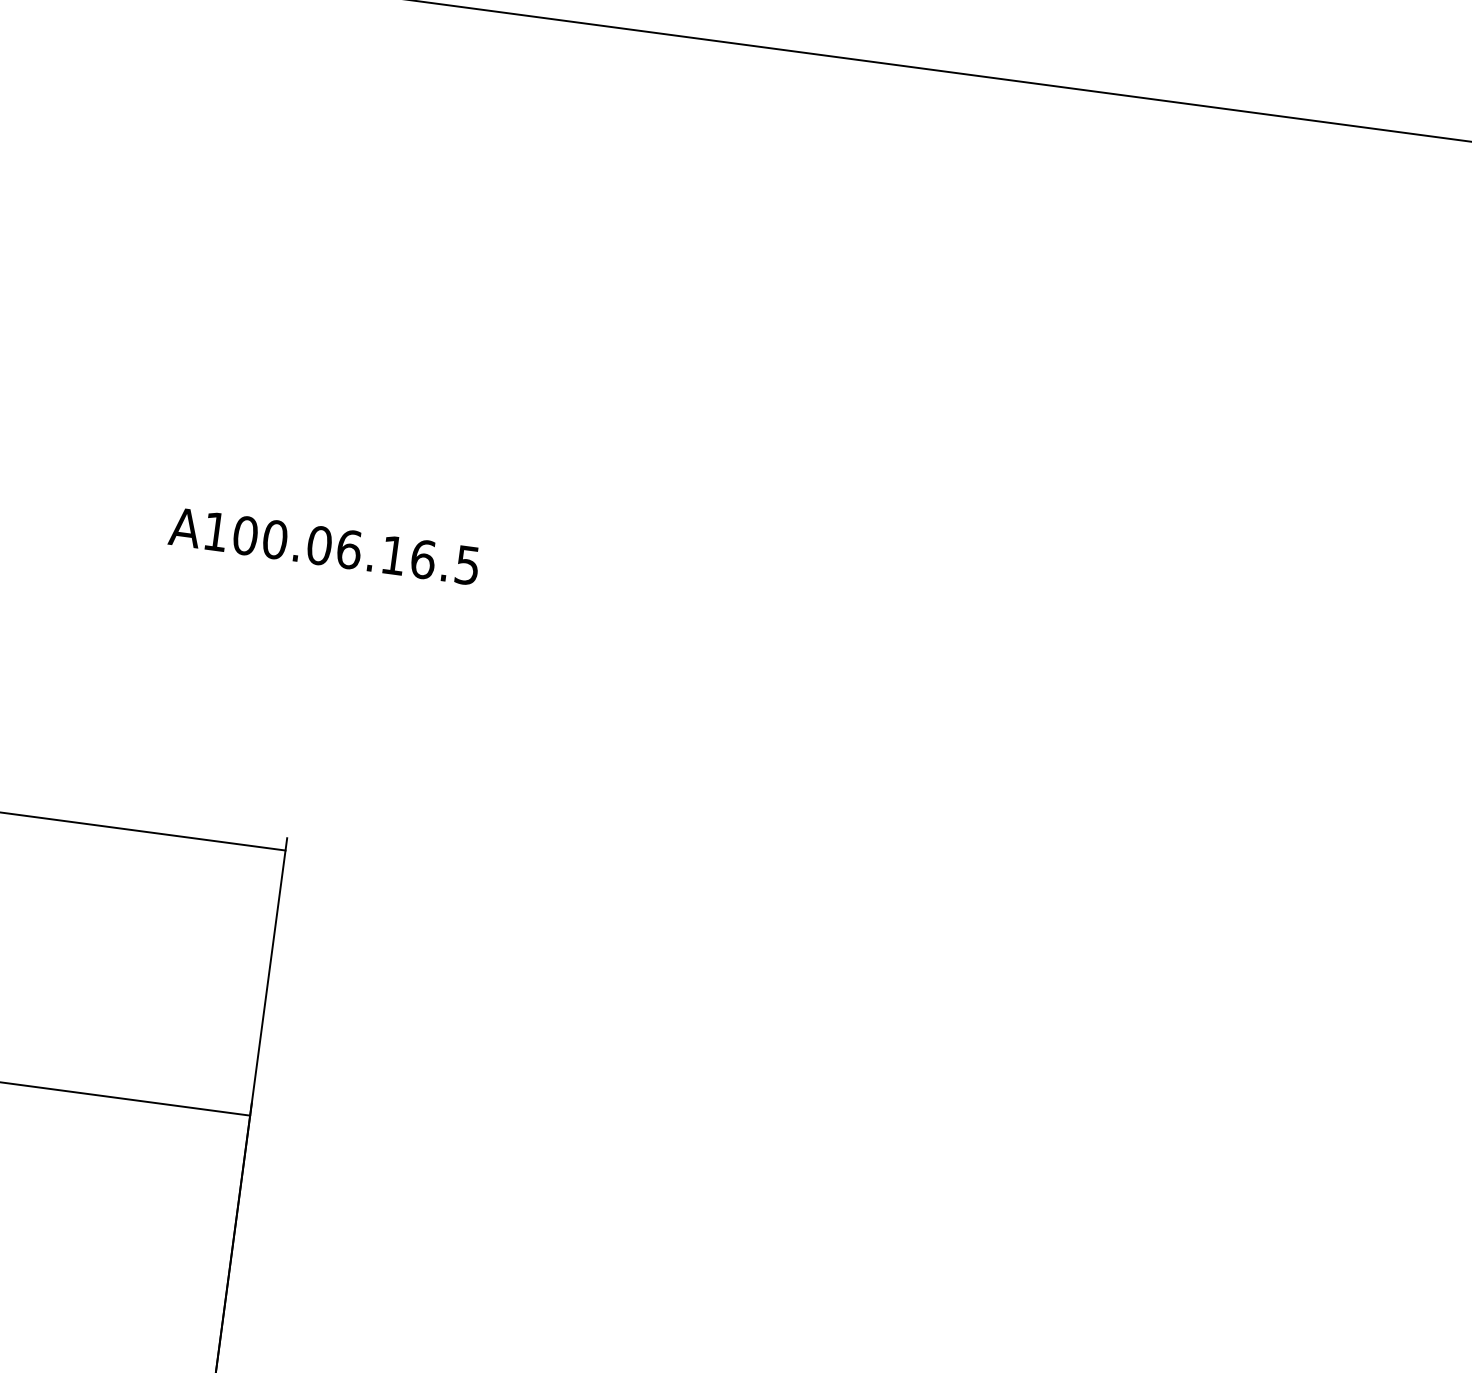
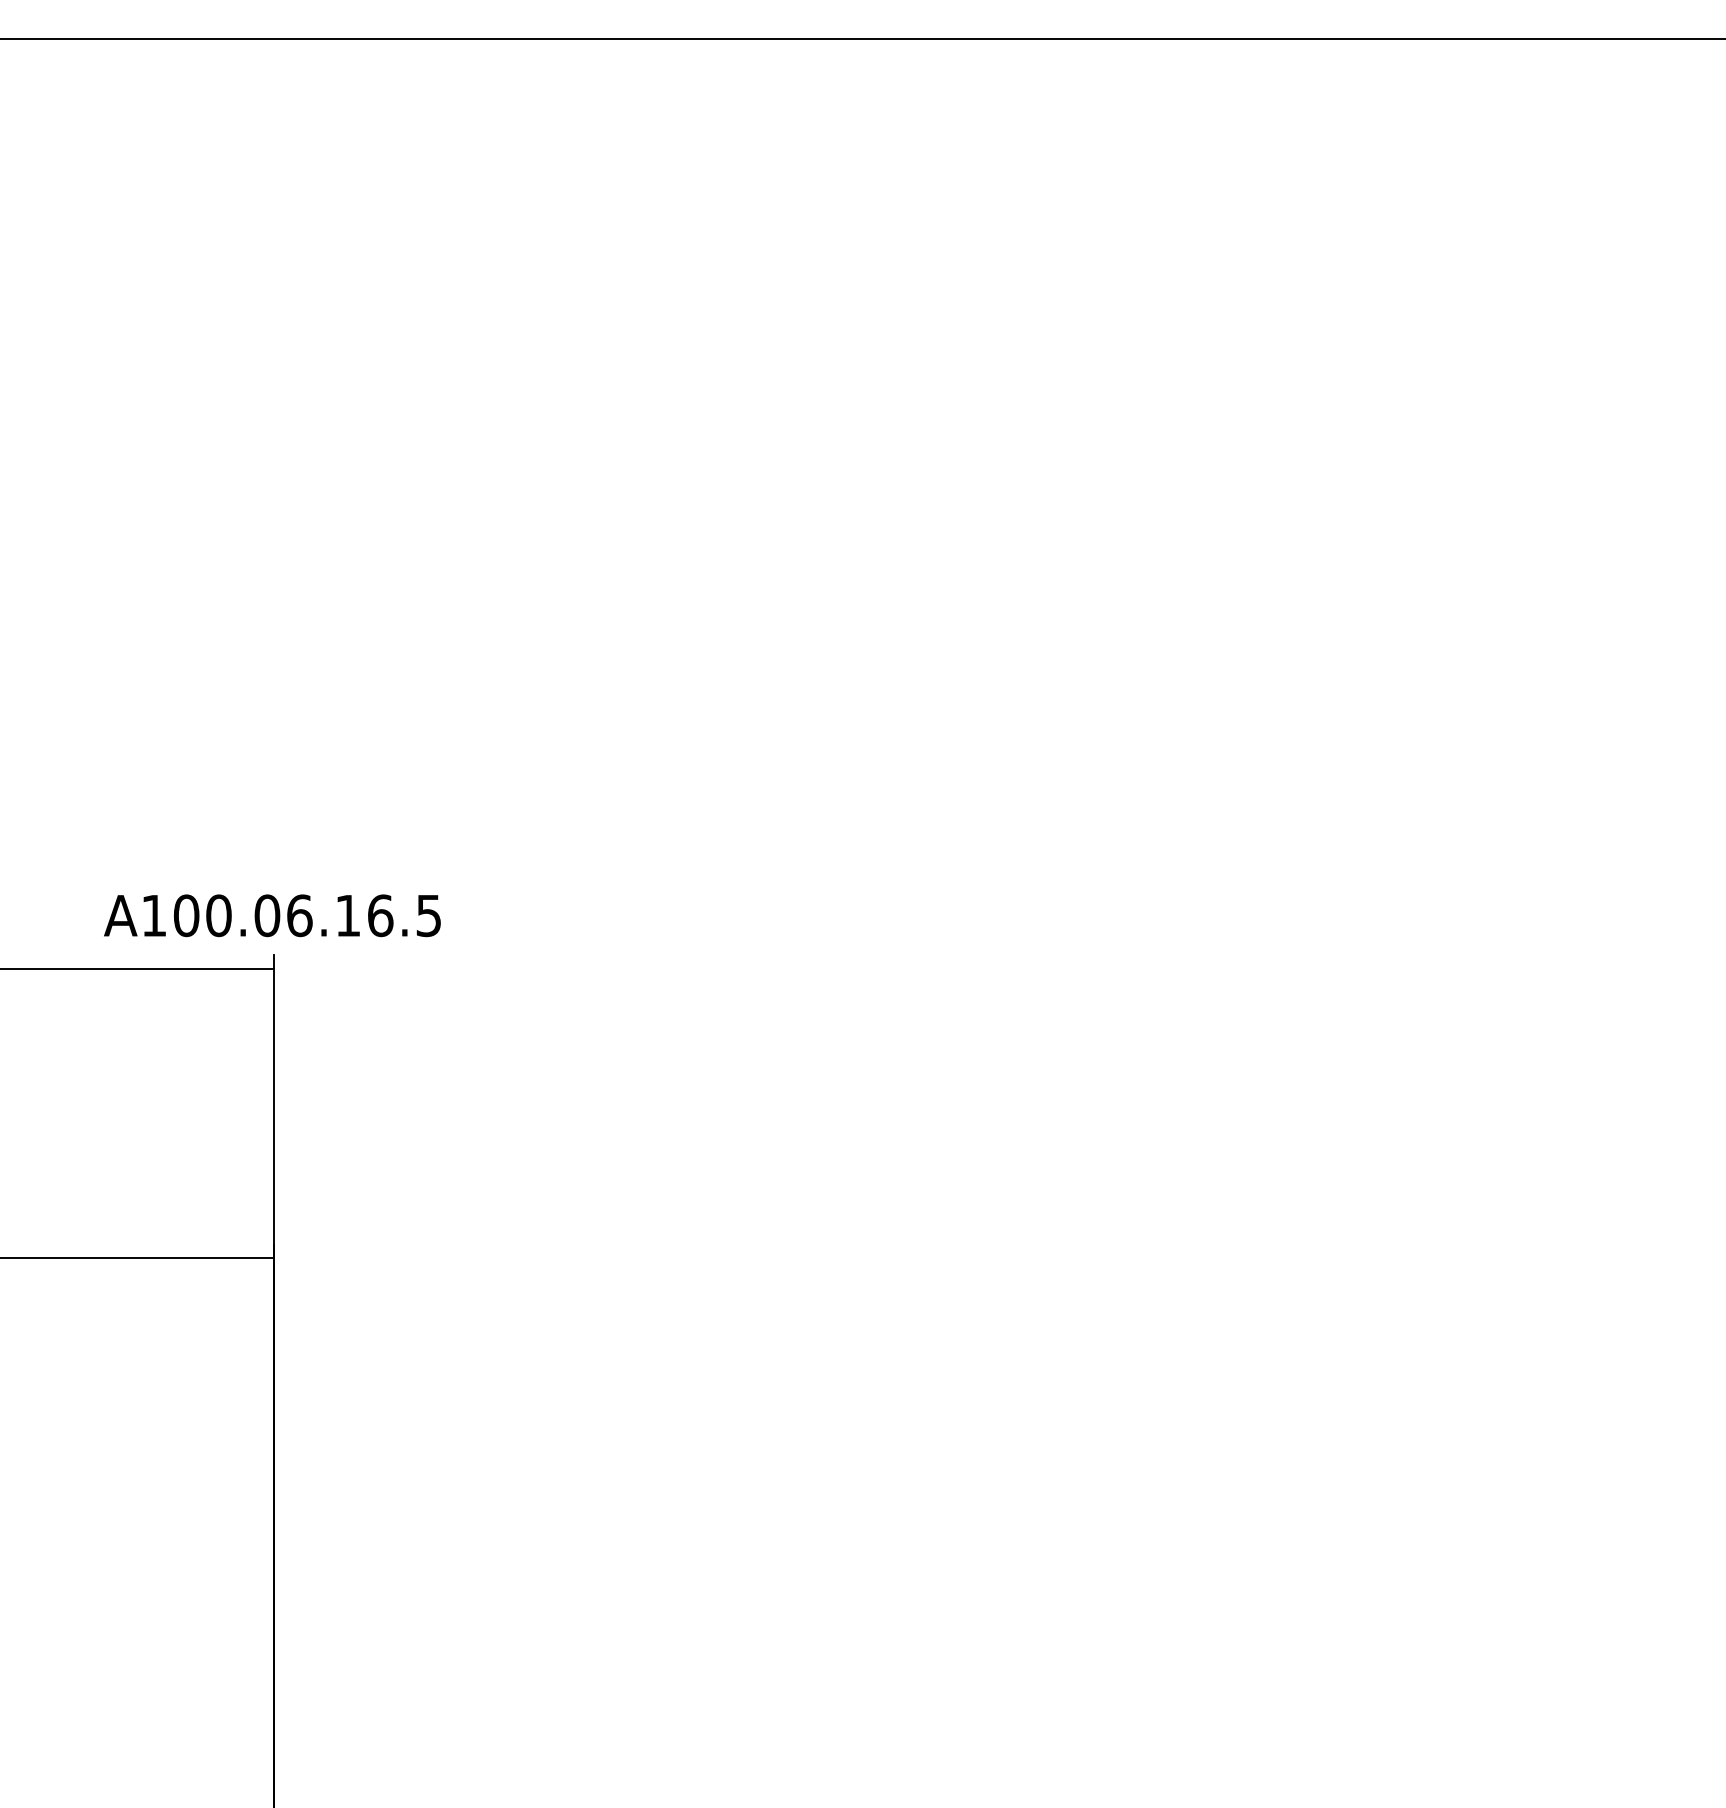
text: (324, 546) -> (272, 915), moved

